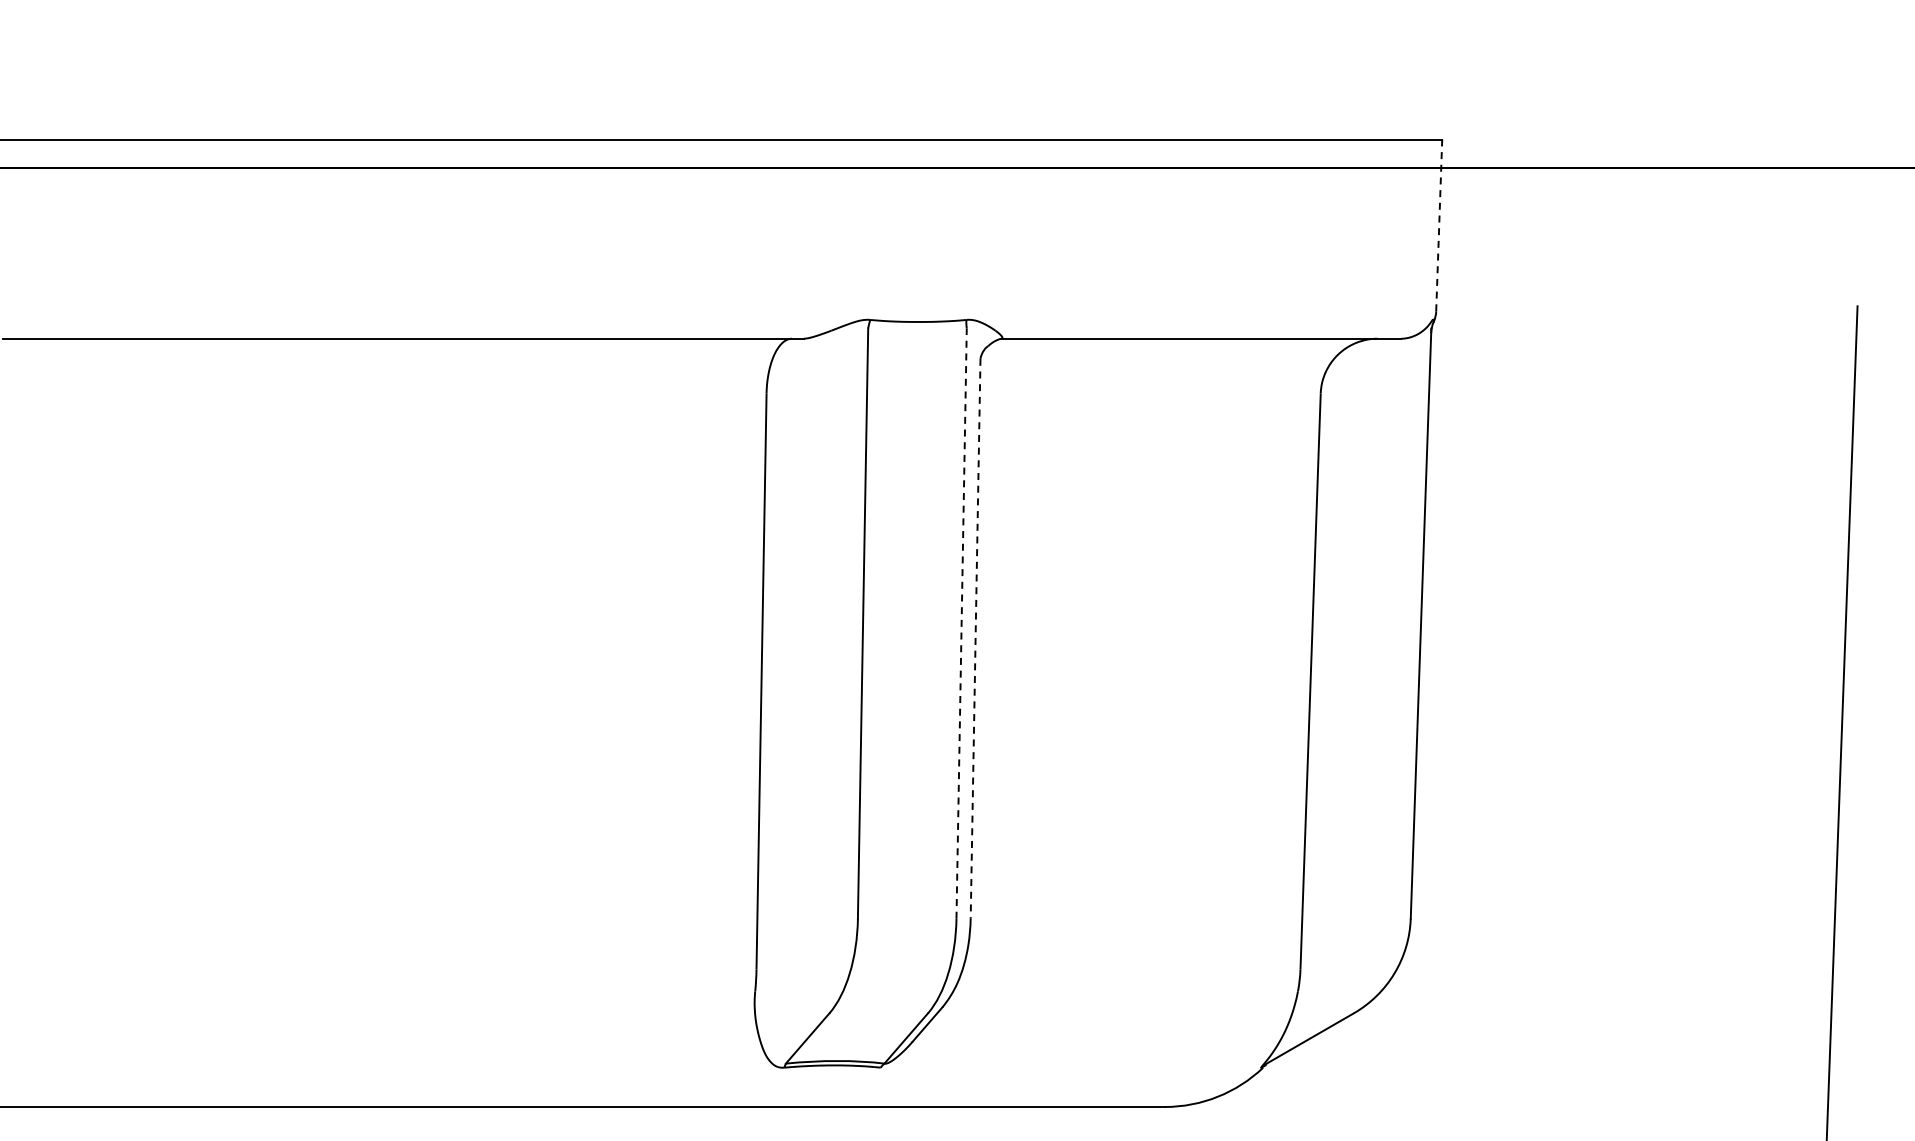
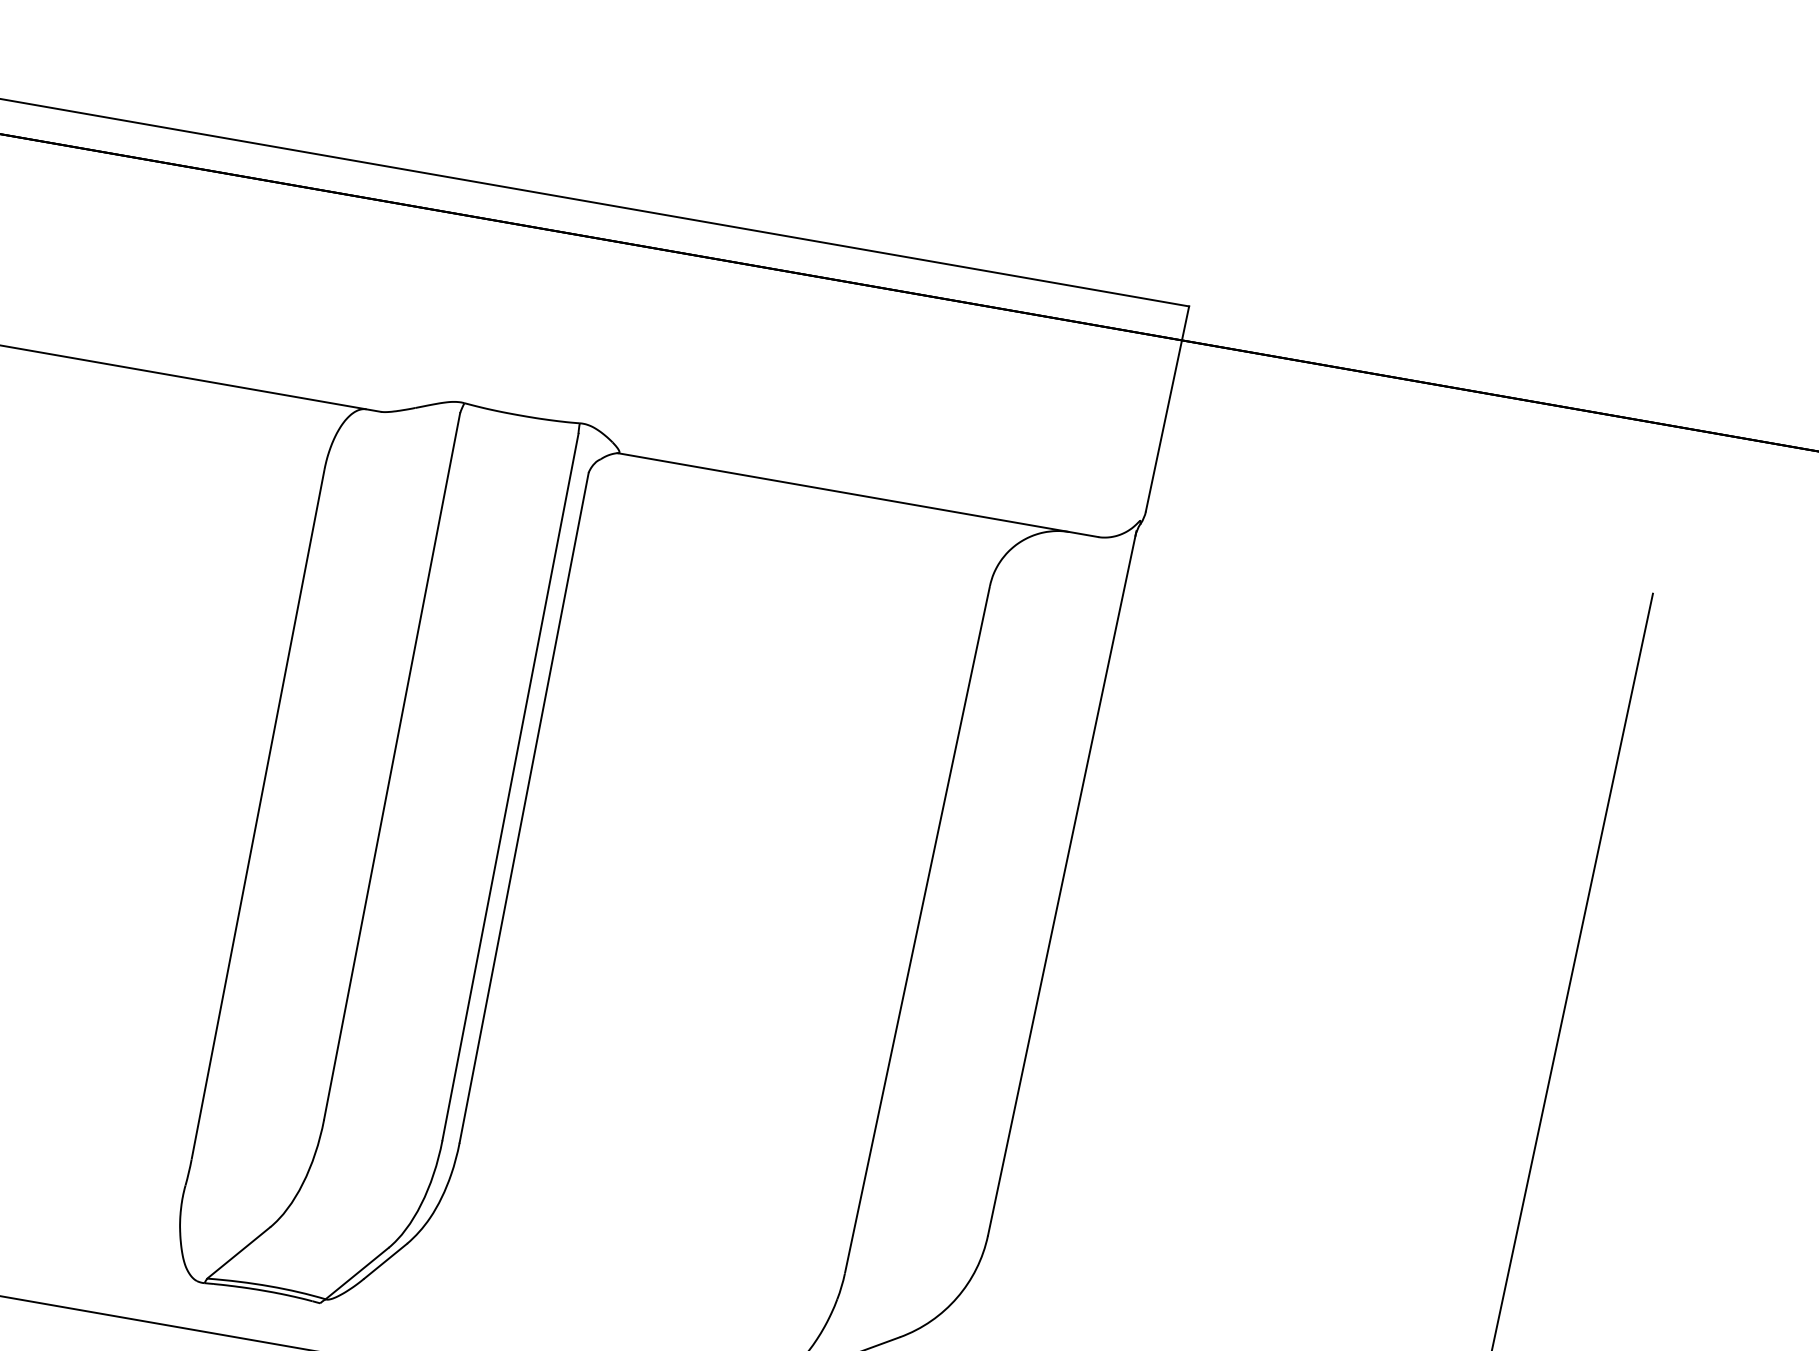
line: (1439, 225) -> (1167, 409), dashed -> solid
line: (961, 623) -> (510, 786), dashed -> solid
line: (975, 638) -> (524, 807), dashed -> solid

